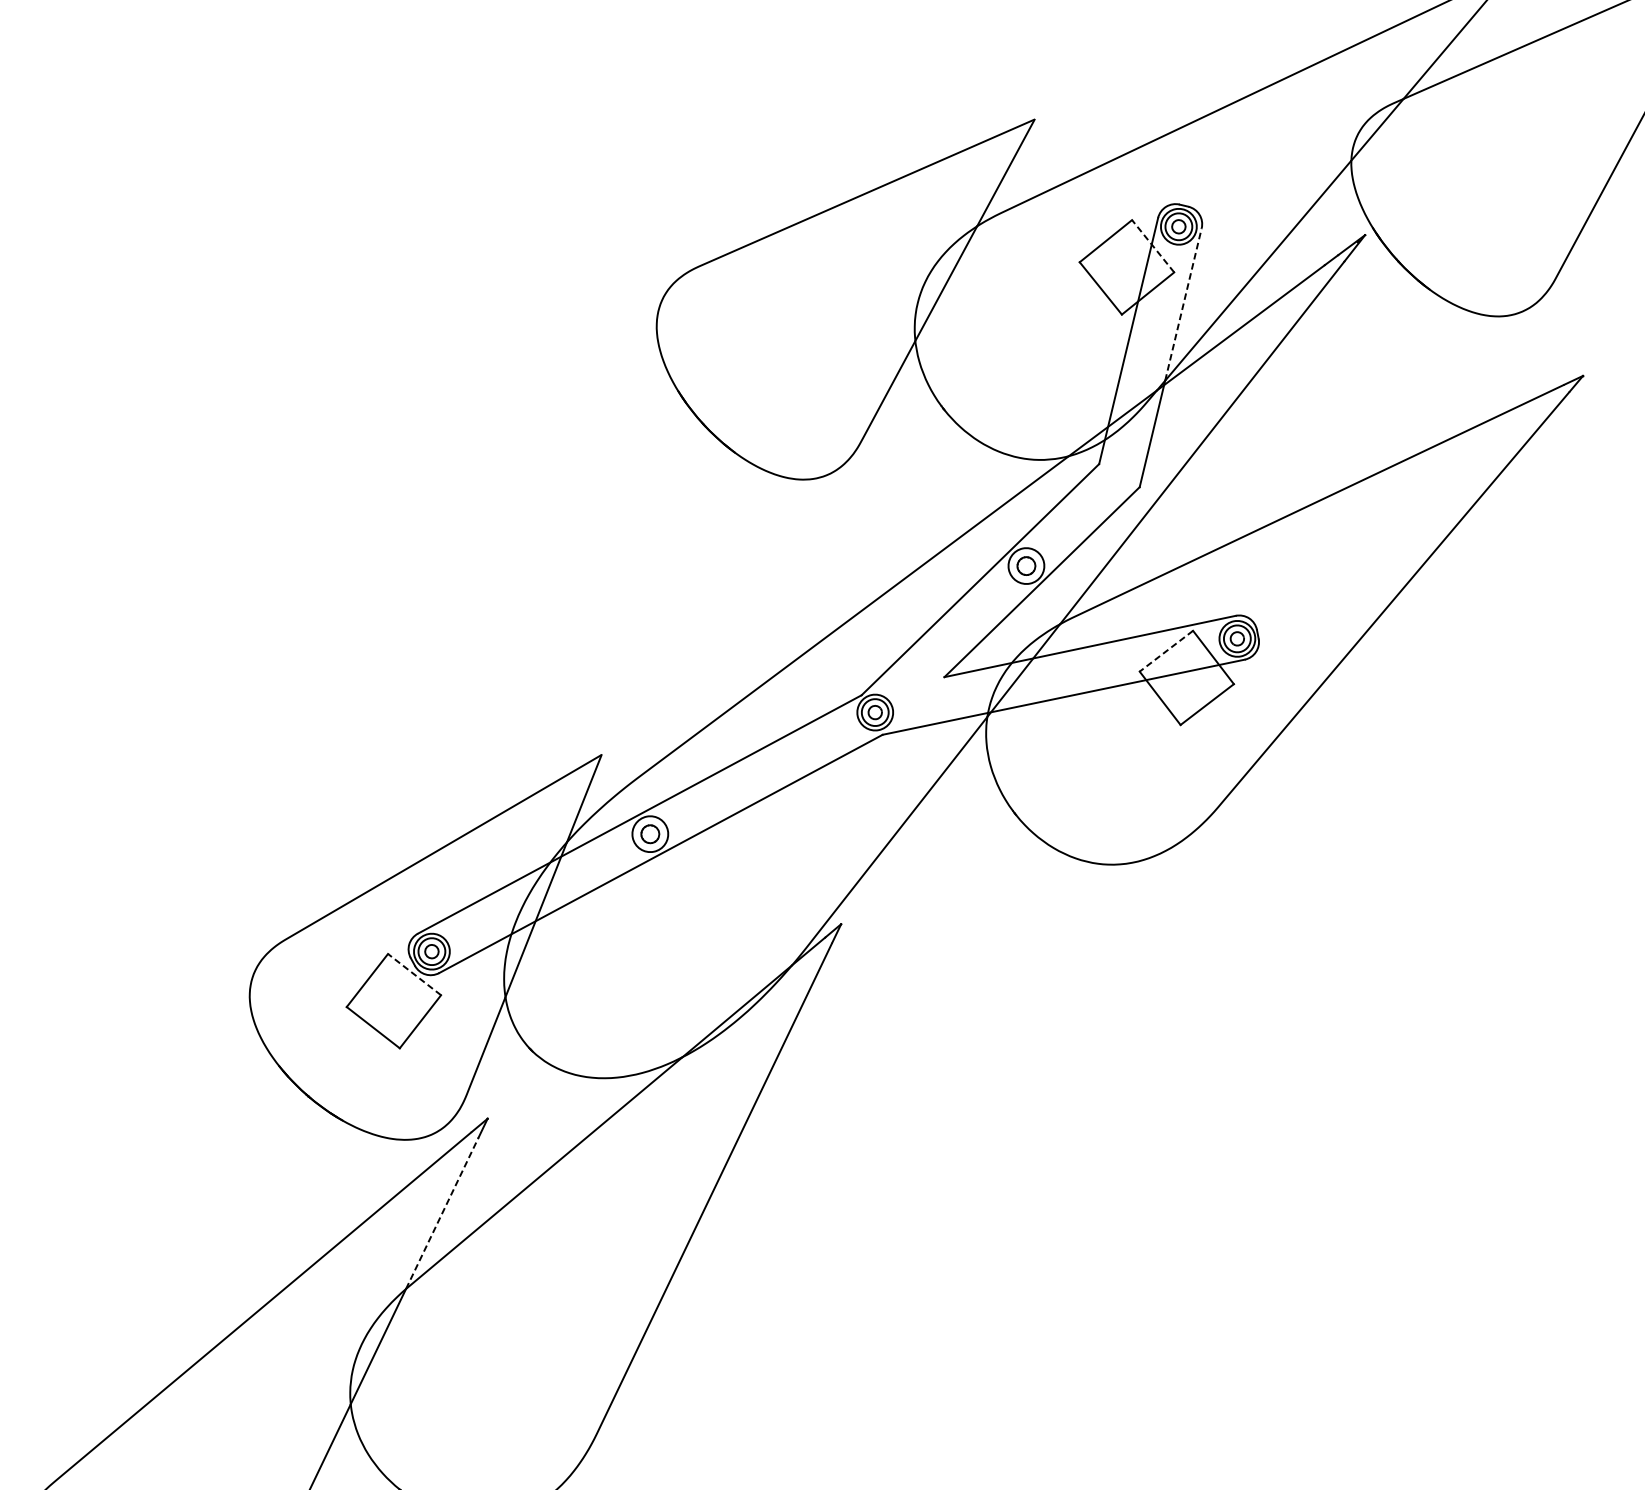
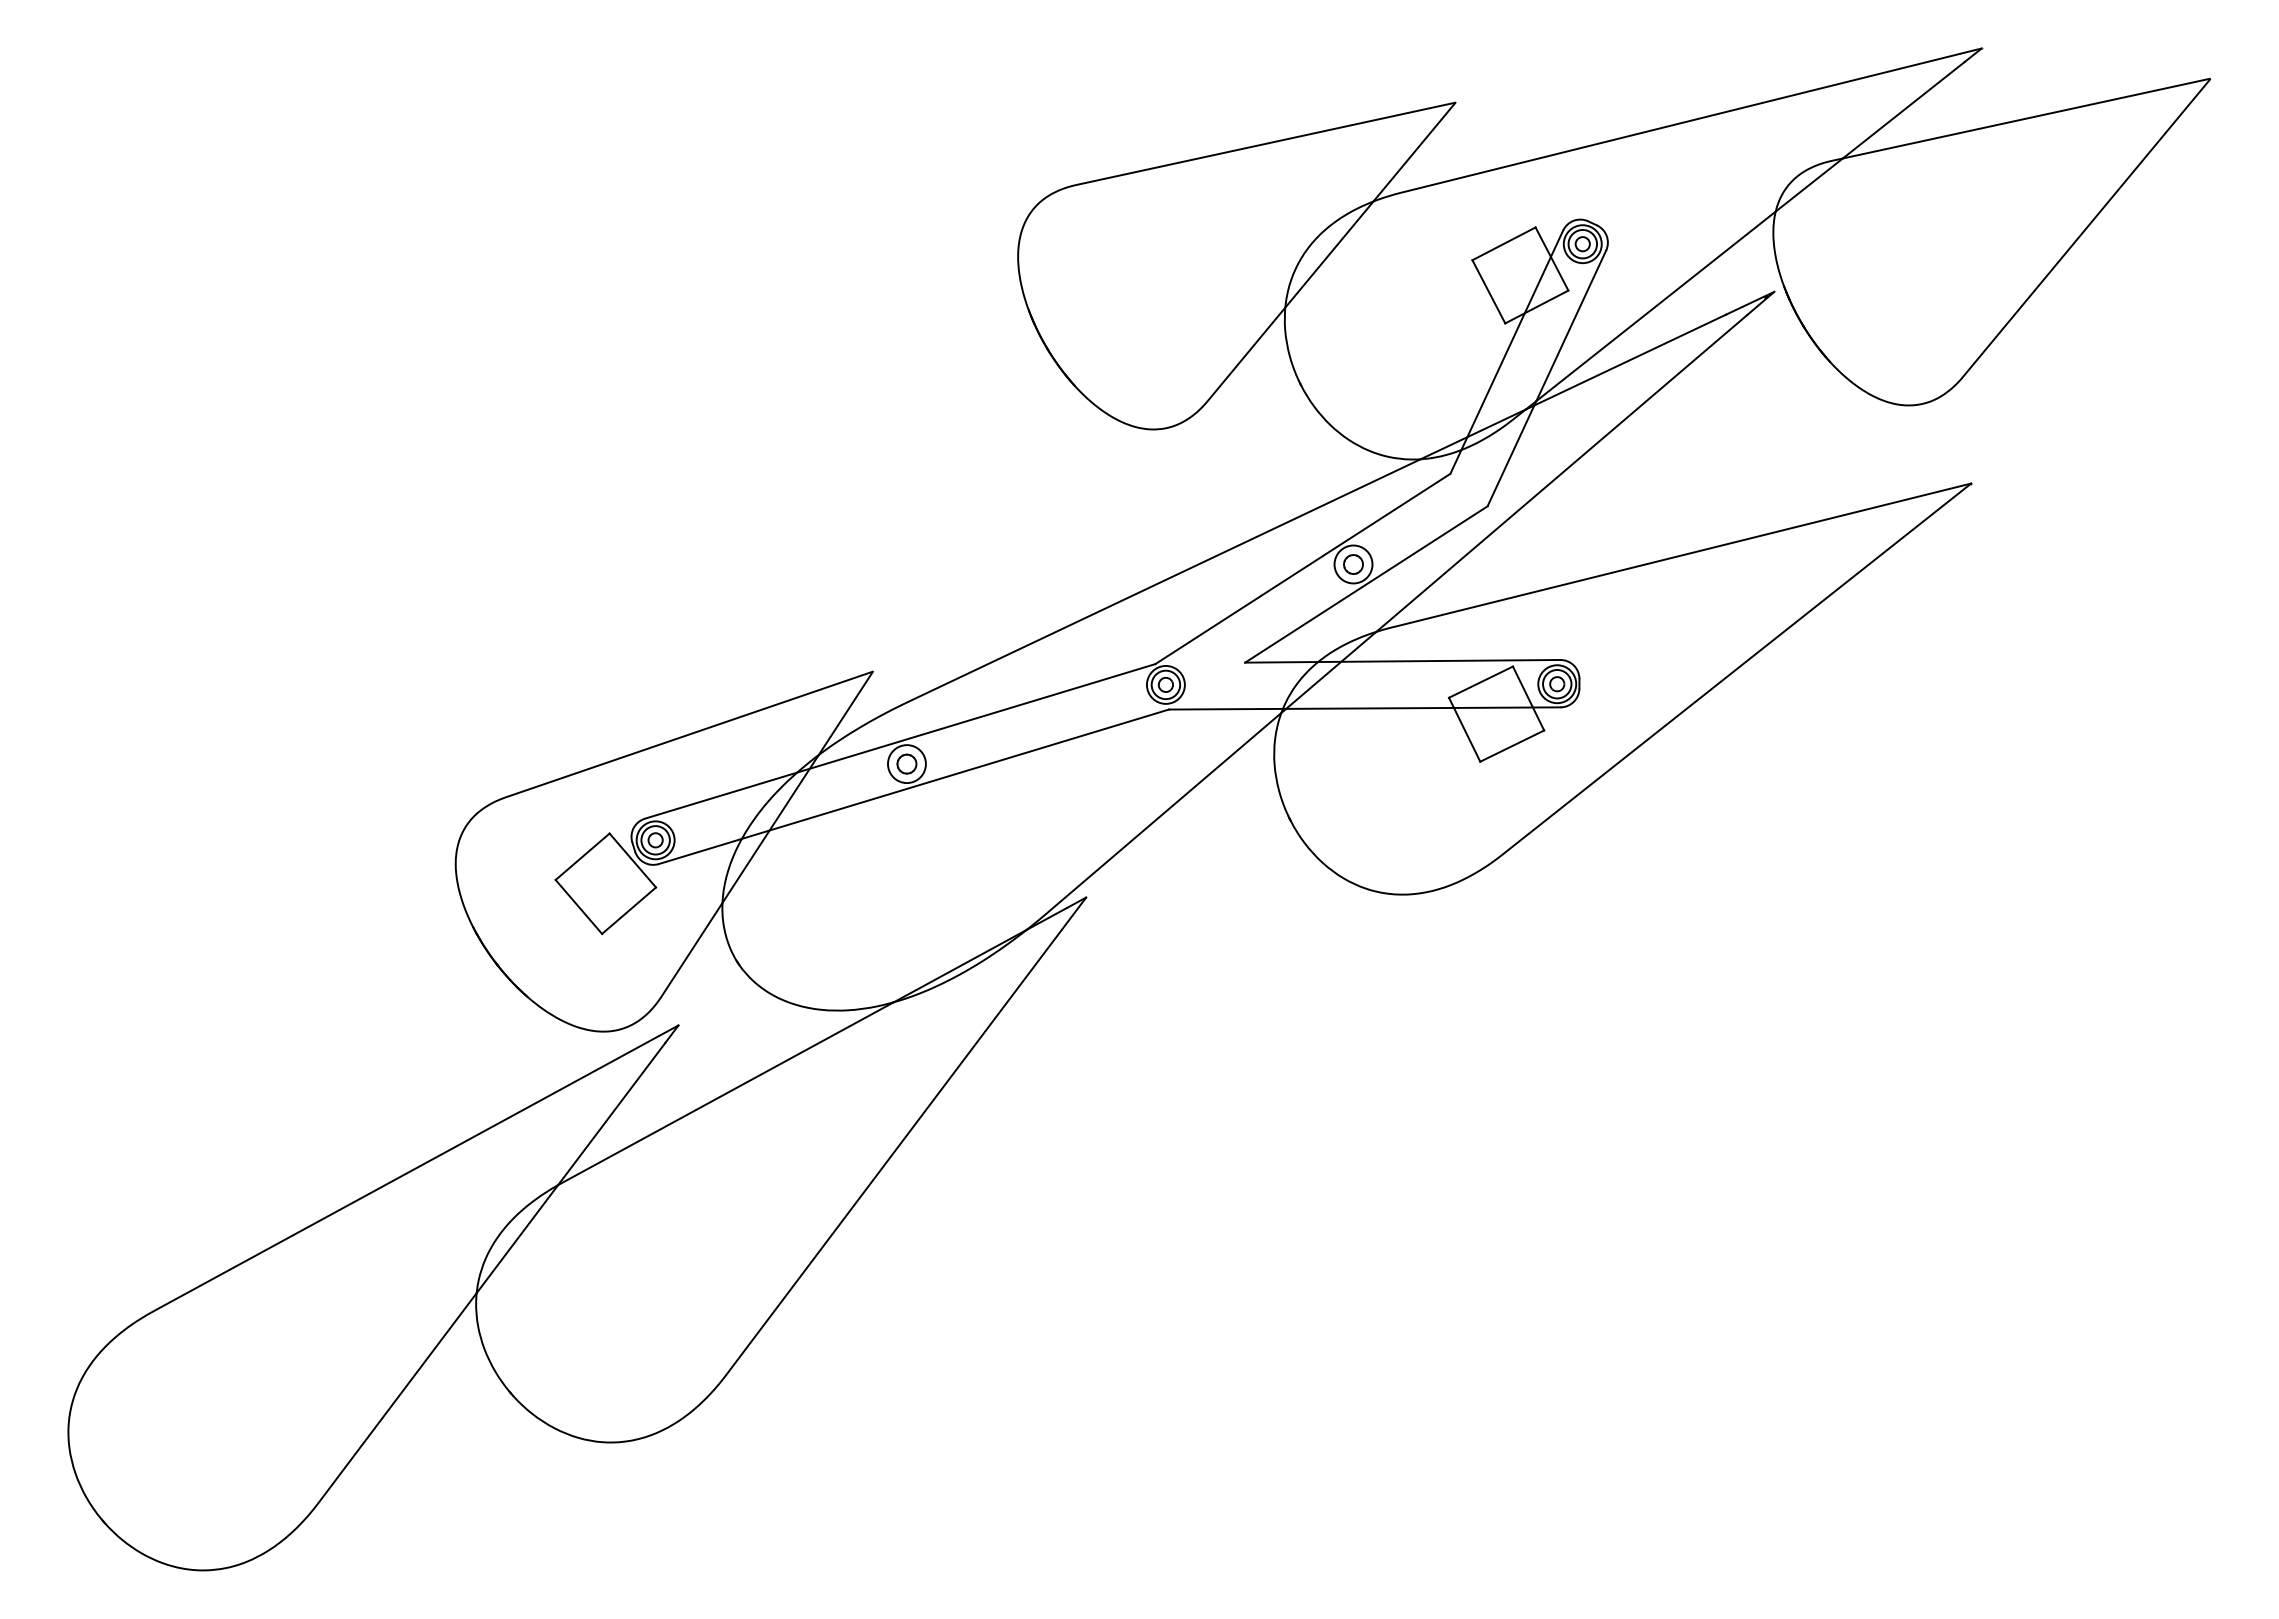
line: (1153, 246) -> (1552, 259), dashed -> solid
line: (1183, 304) -> (1571, 325), dashed -> solid
line: (1166, 651) -> (1480, 682), dashed -> solid
line: (414, 974) -> (632, 860), dashed -> solid
line: (442, 1212) -> (612, 1113), dashed -> solid

